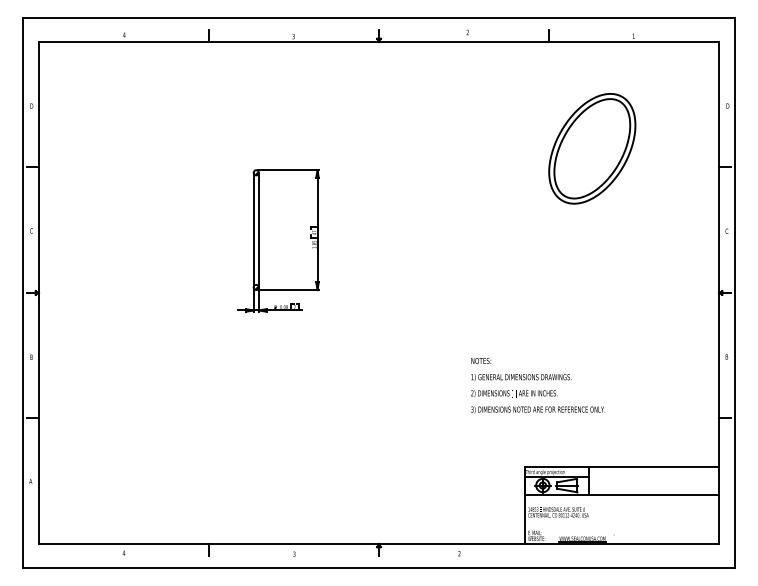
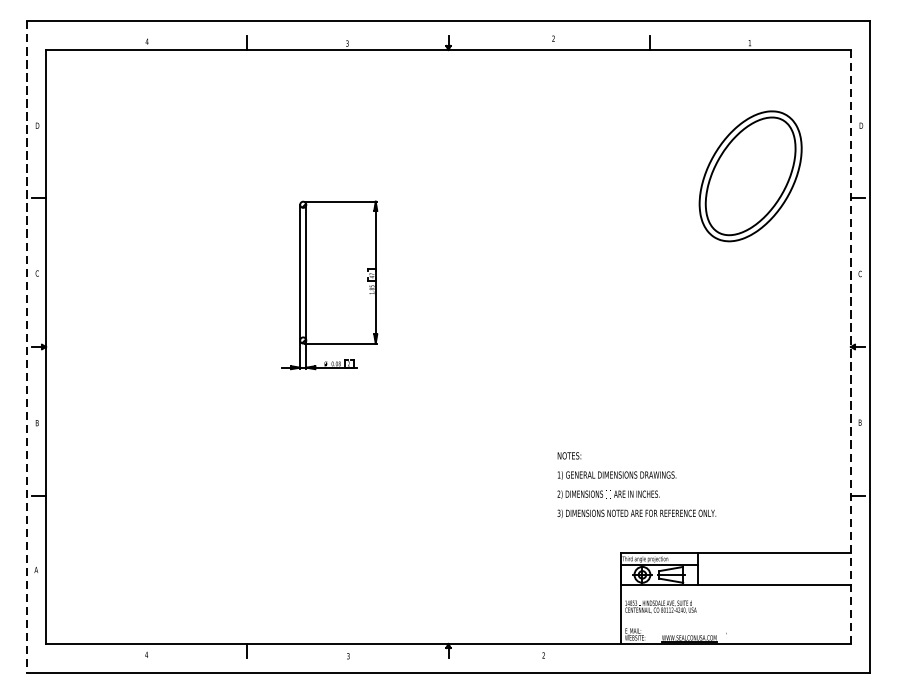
part: (592, 148) -> (750, 175), moved
line: (719, 292) -> (851, 346), solid -> dashed
line: (22, 293) -> (26, 347), solid -> dashed
text: (537, 385) -> (636, 484), moved

